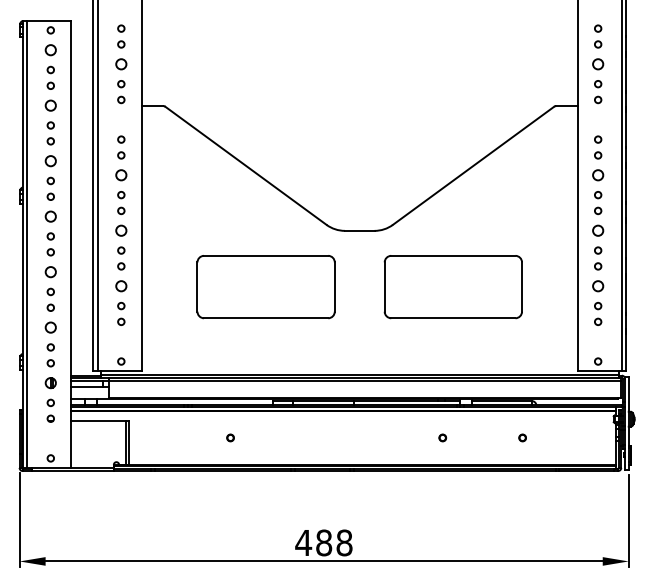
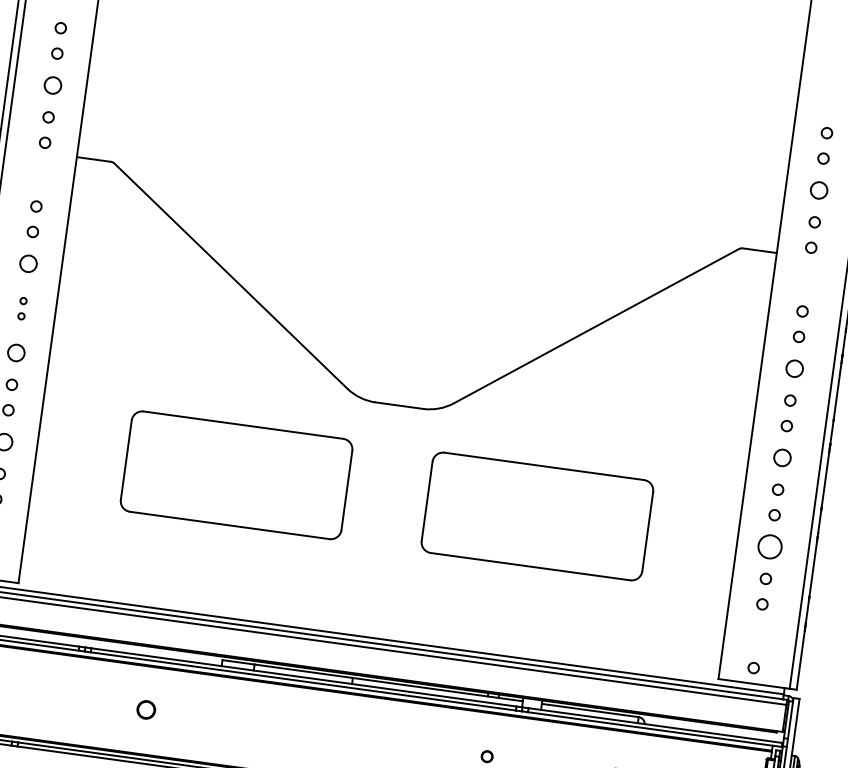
part: (121, 203) -> (22, 309), size x0.6
circle: (598, 286) -> (770, 547), size x1.4
part: (230, 437) -> (146, 709), size x1.6

